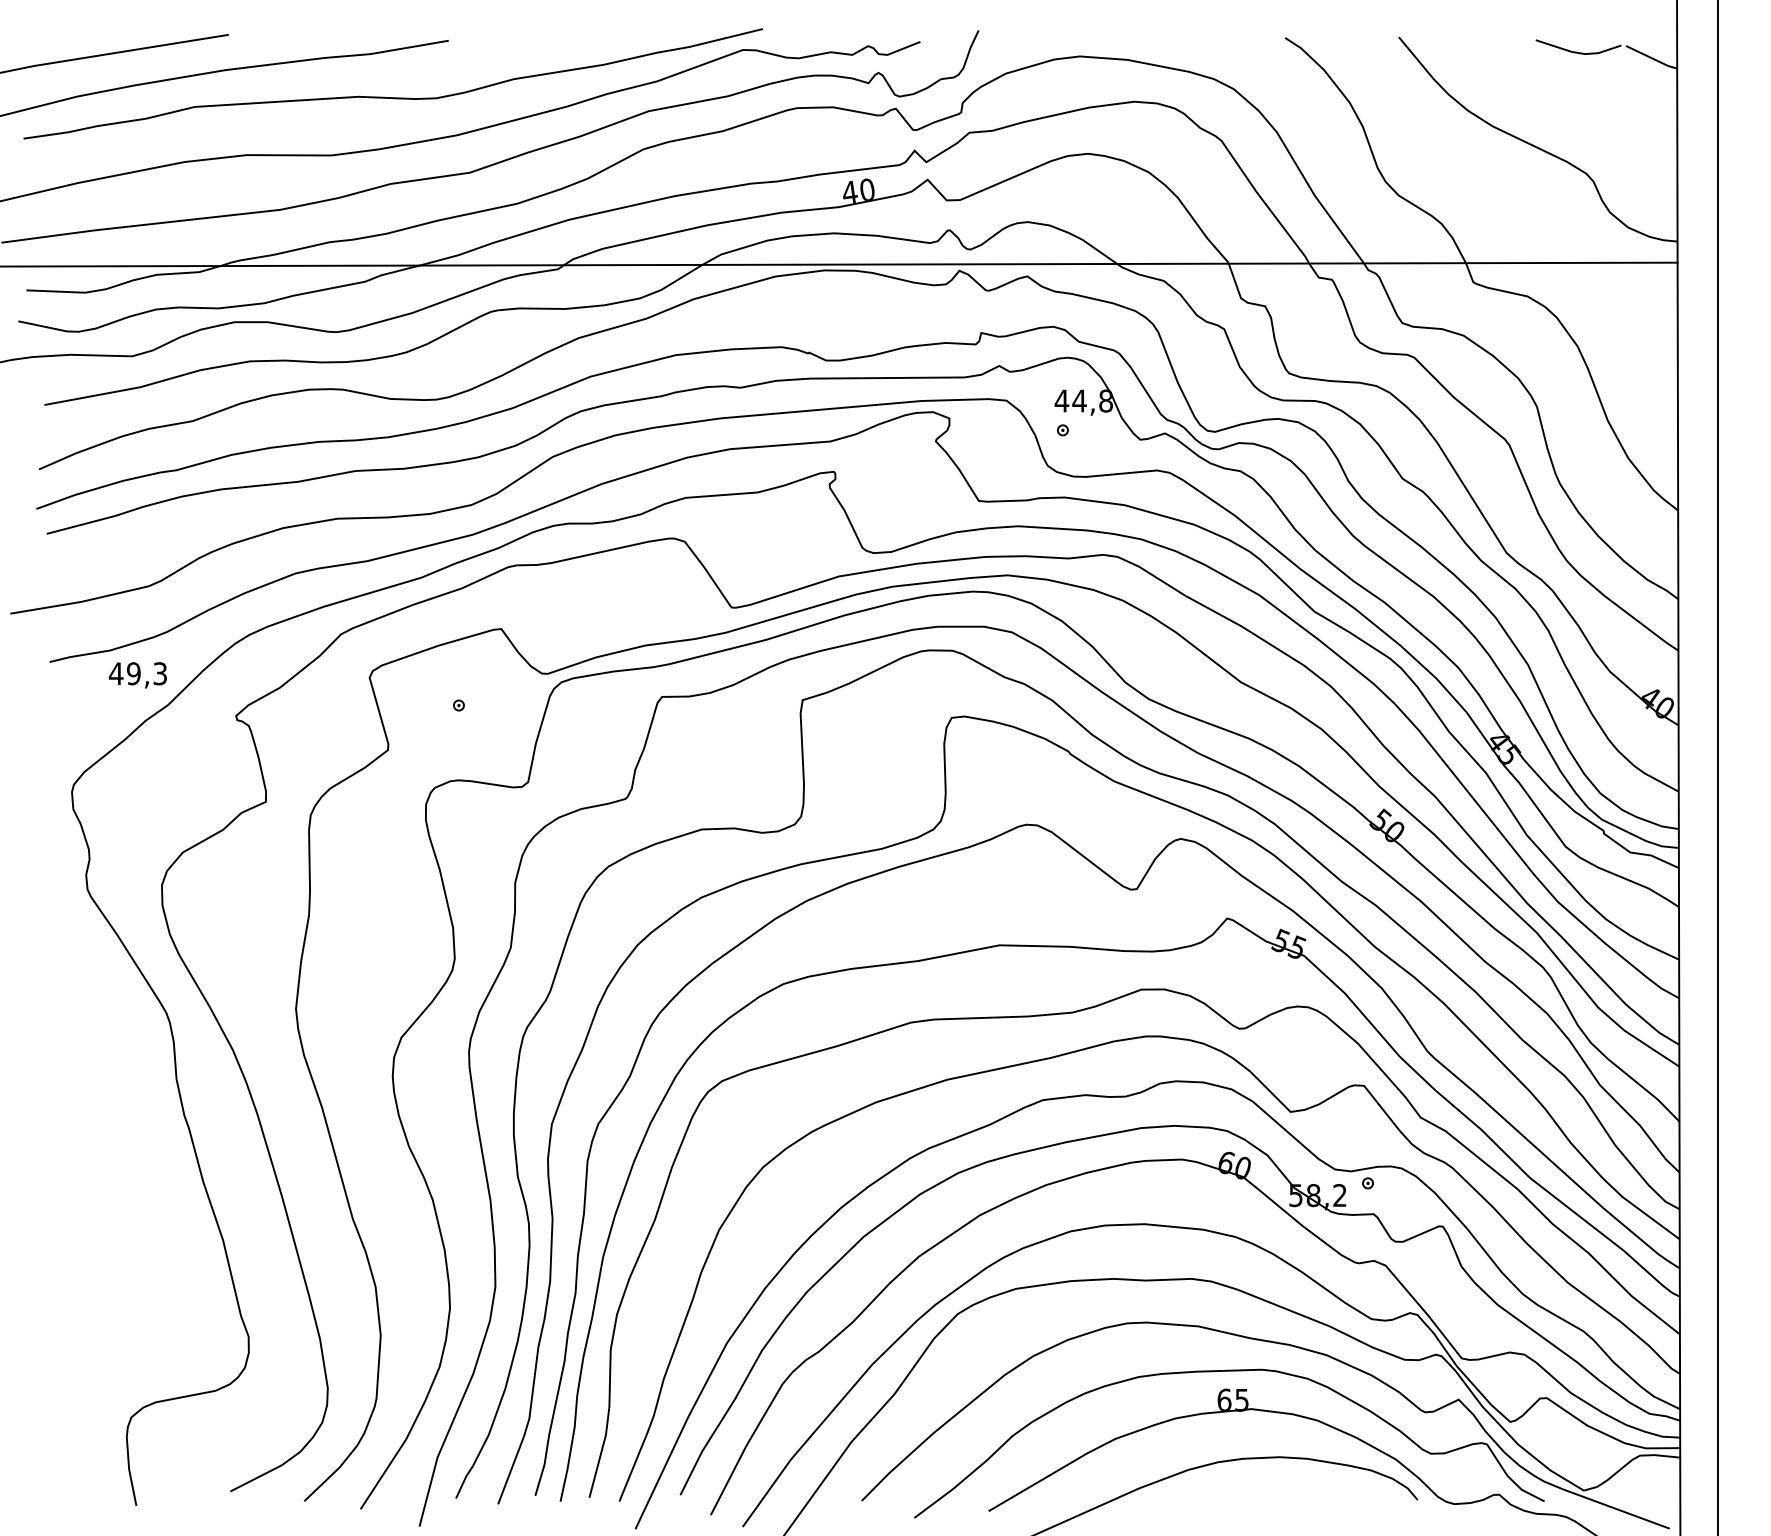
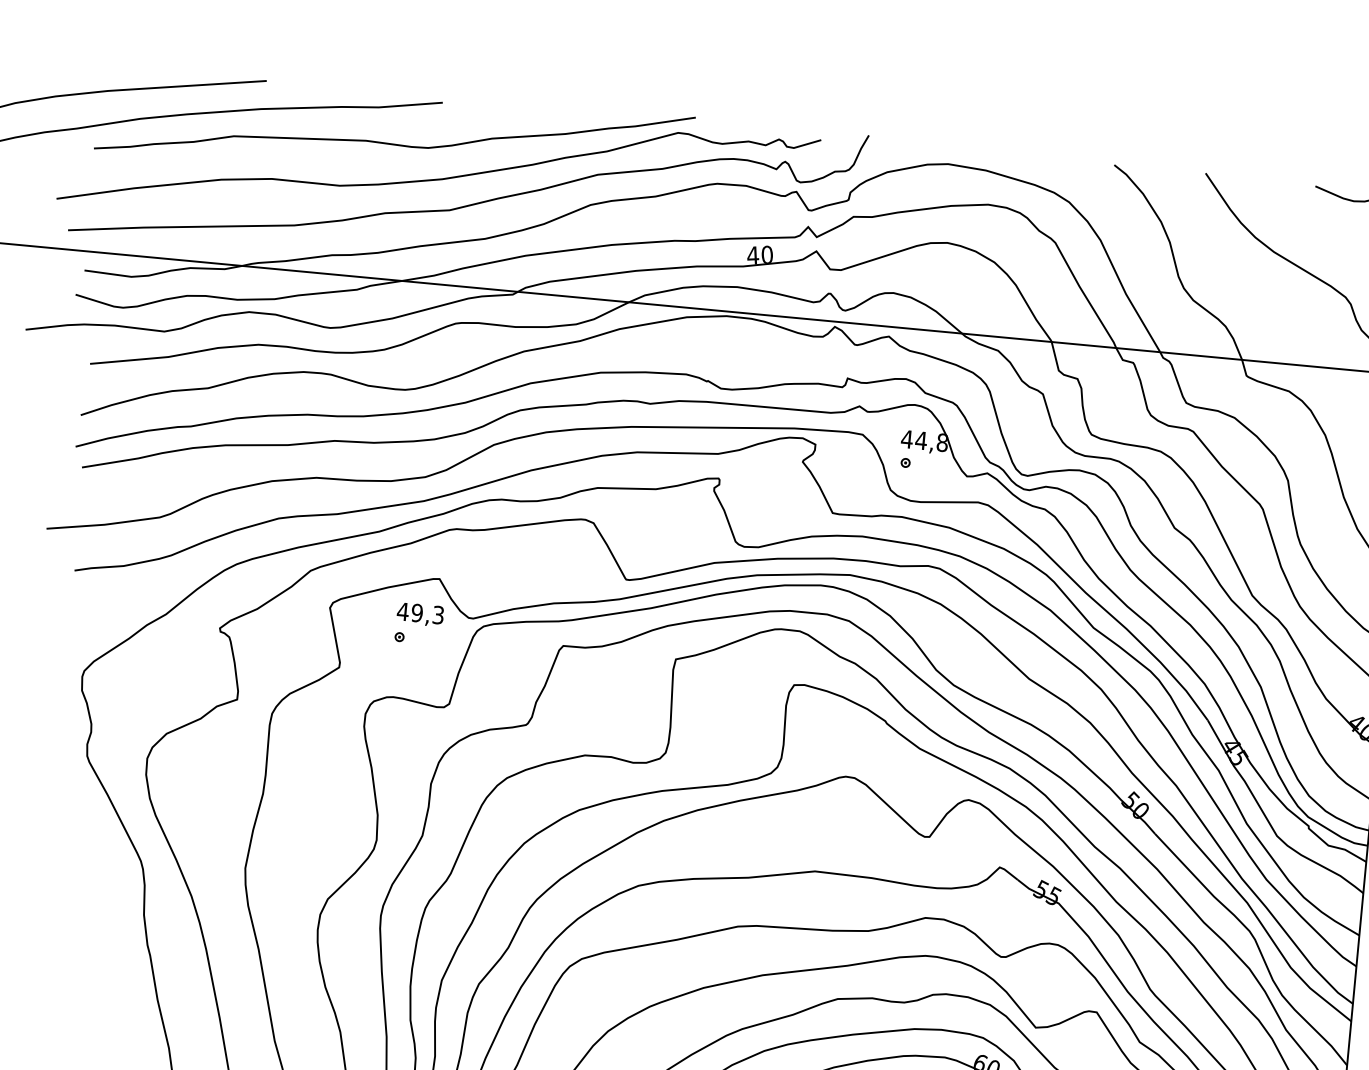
text: (137, 675) -> (420, 614), moved

